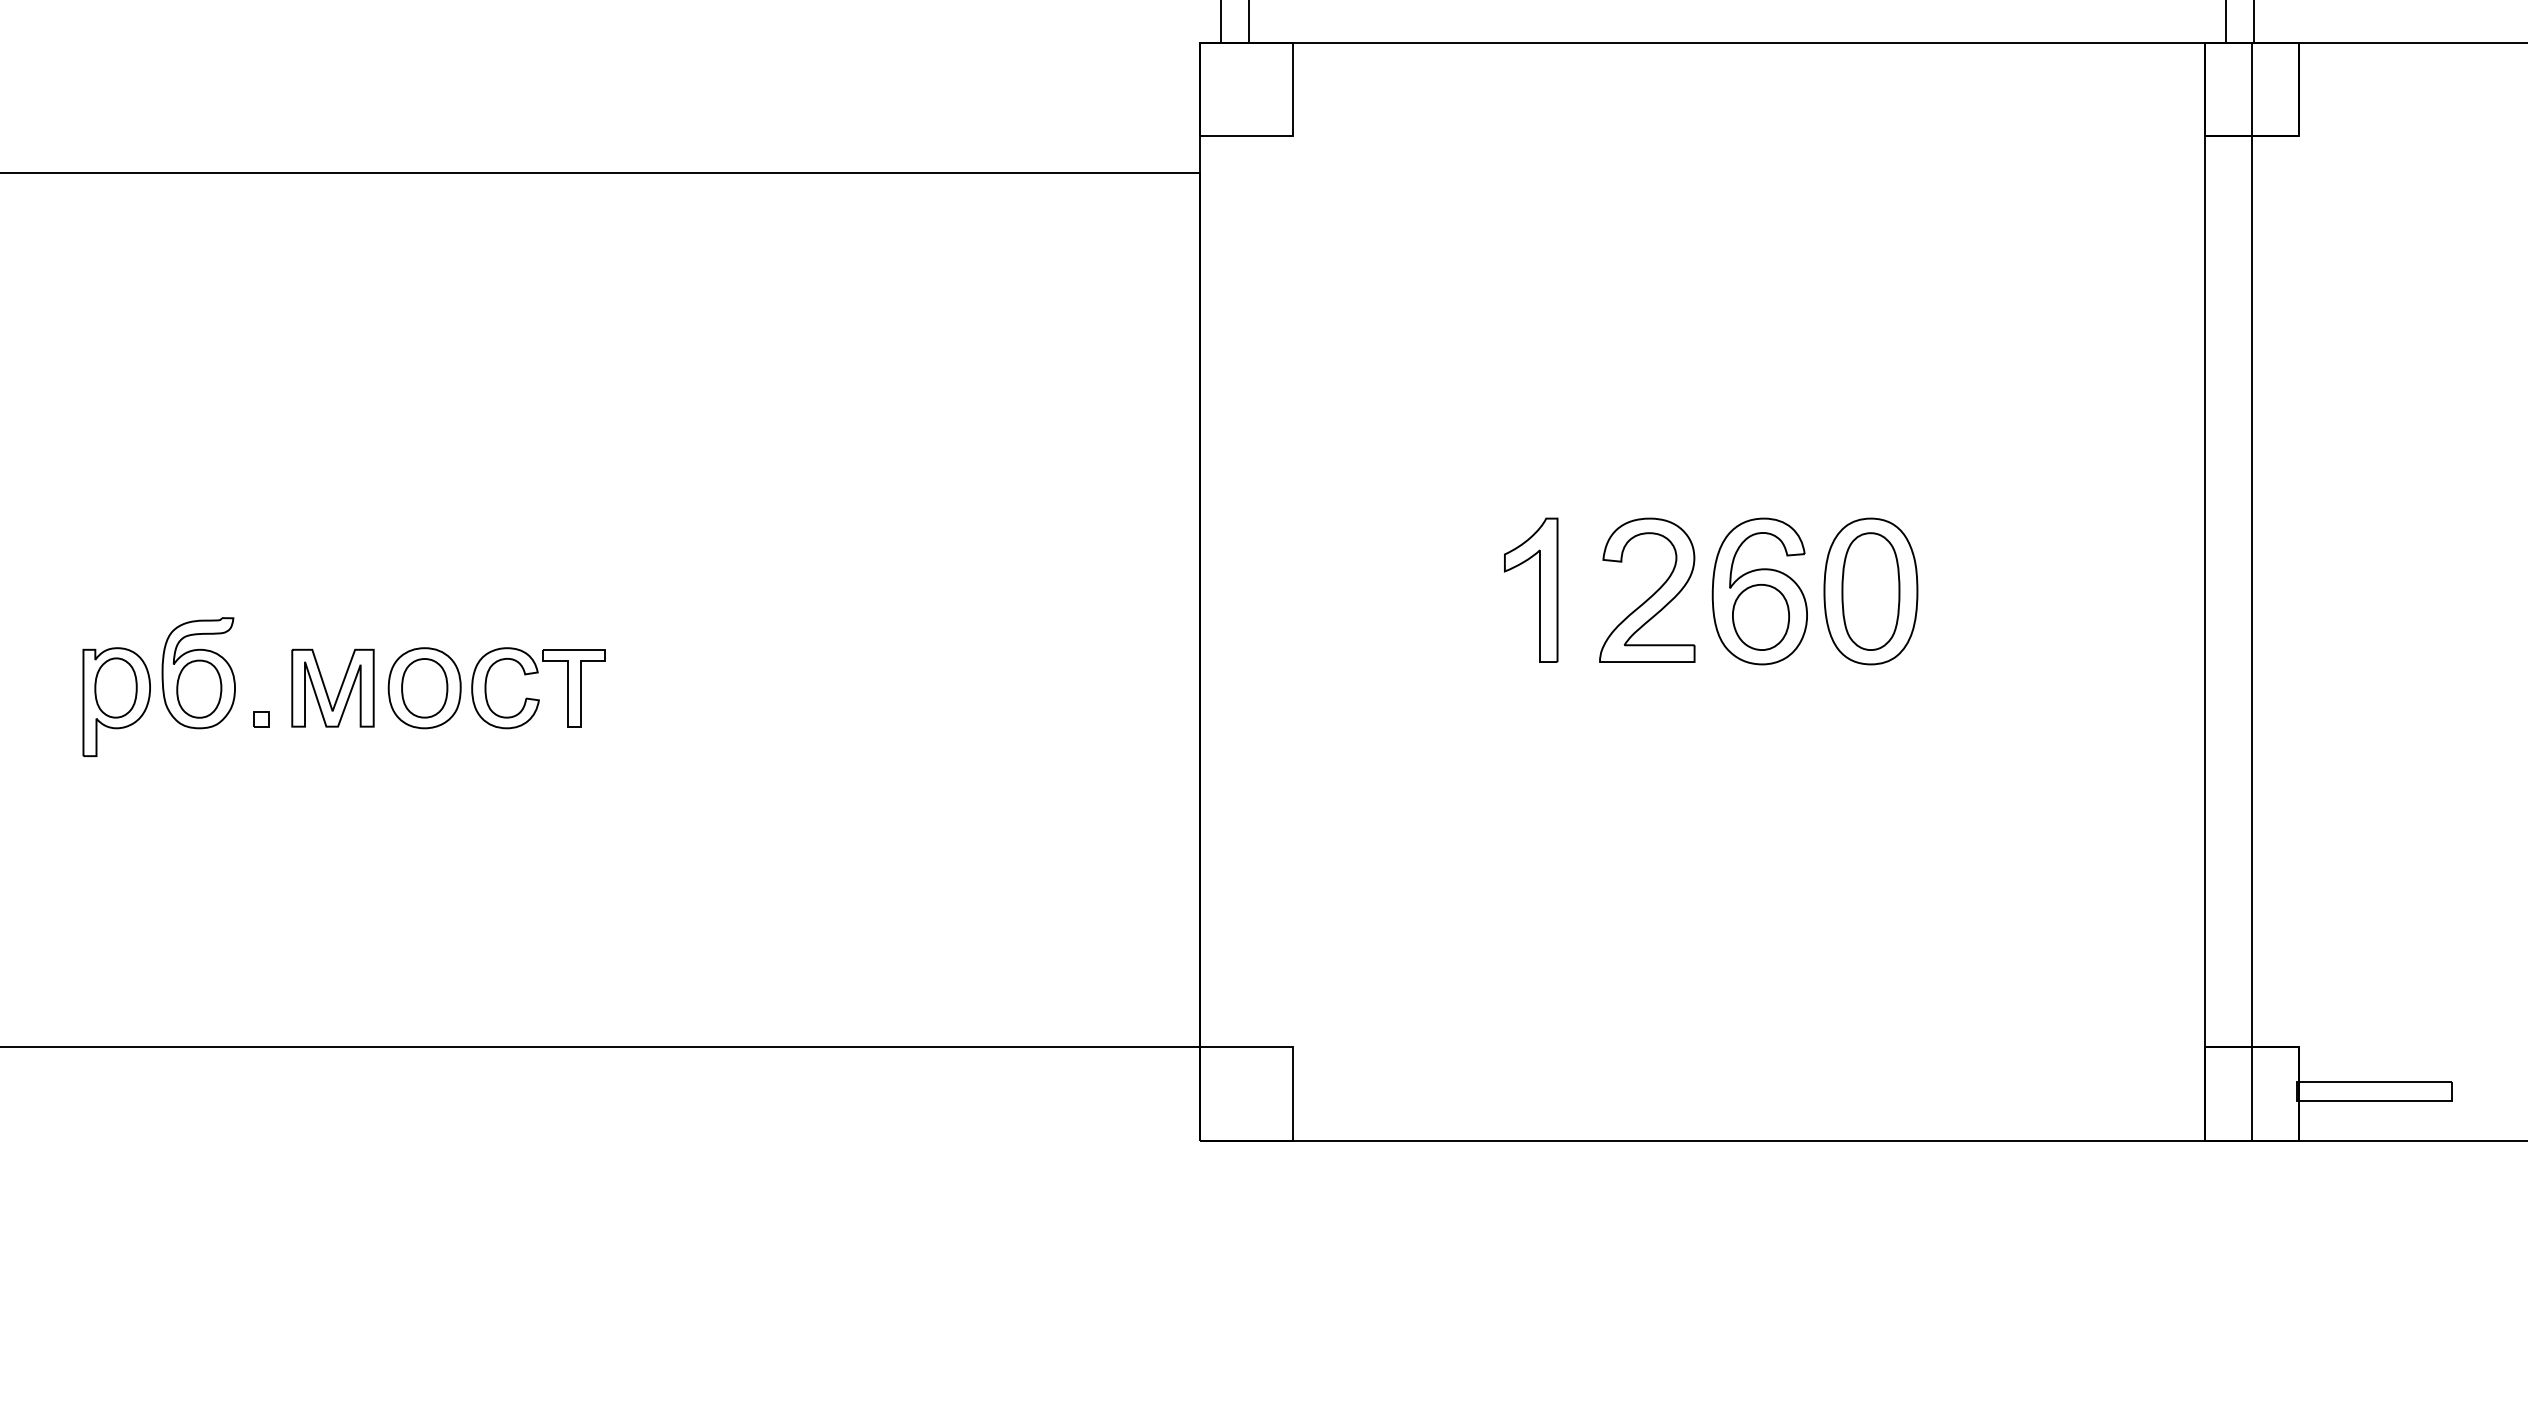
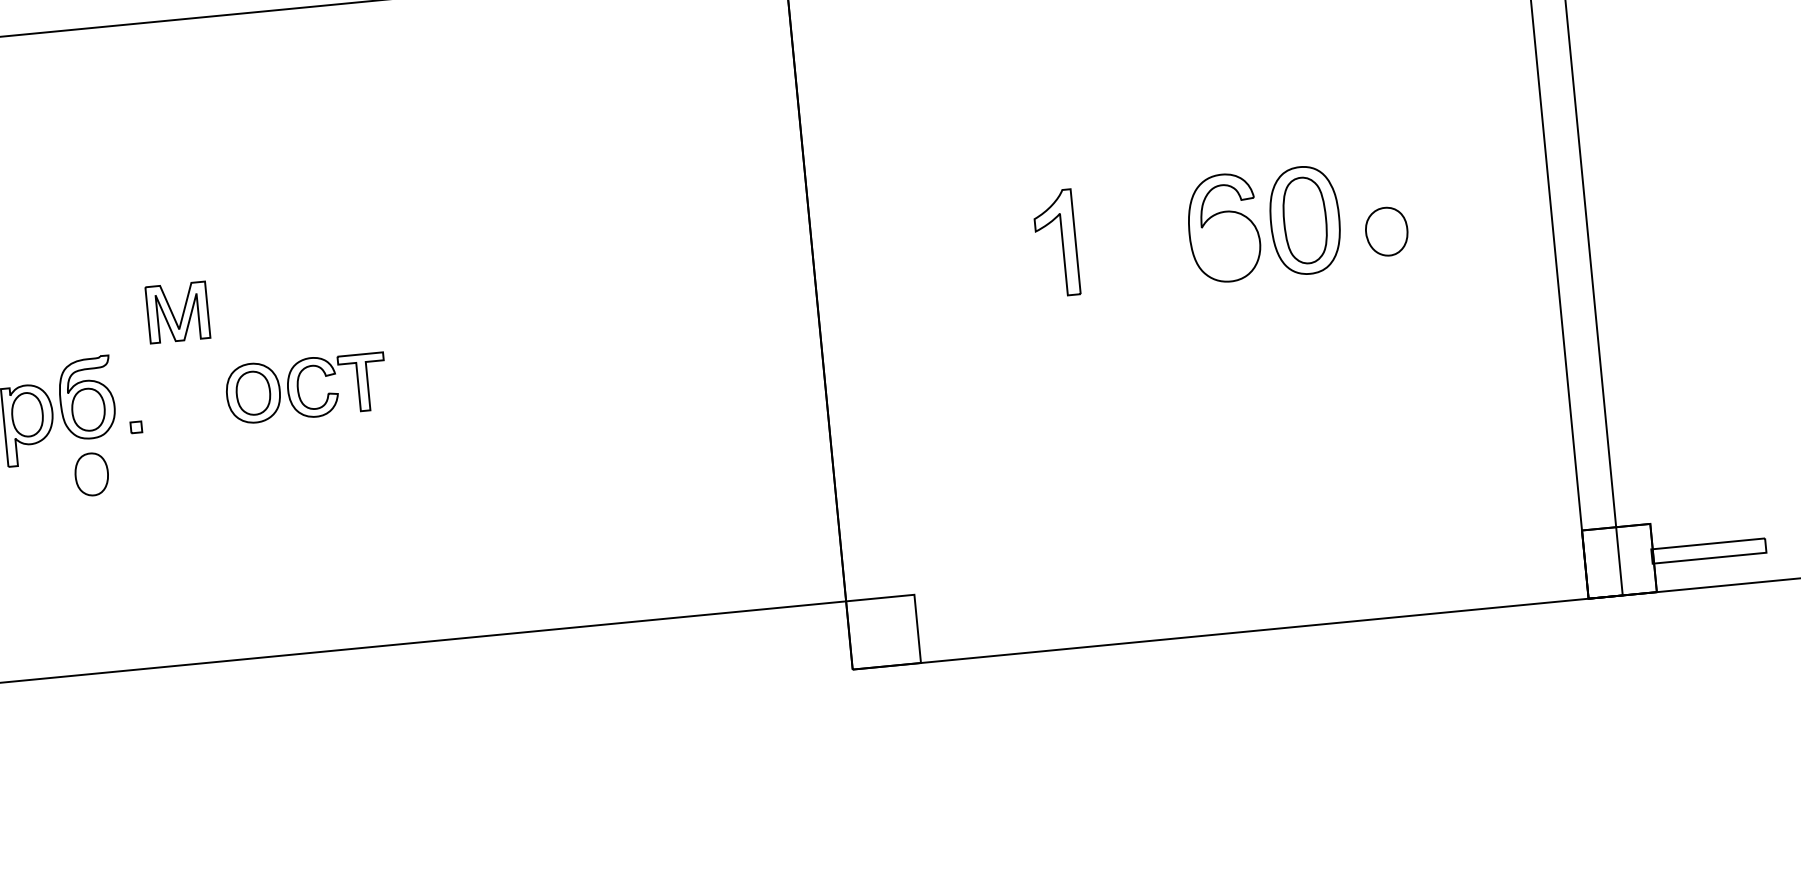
part: (1652, 594) -> (1145, 238), removed
part: (1760, 617) -> (1386, 231), moved
part: (326, 689) -> (173, 313), moved
part: (195, 776) -> (91, 473), added

